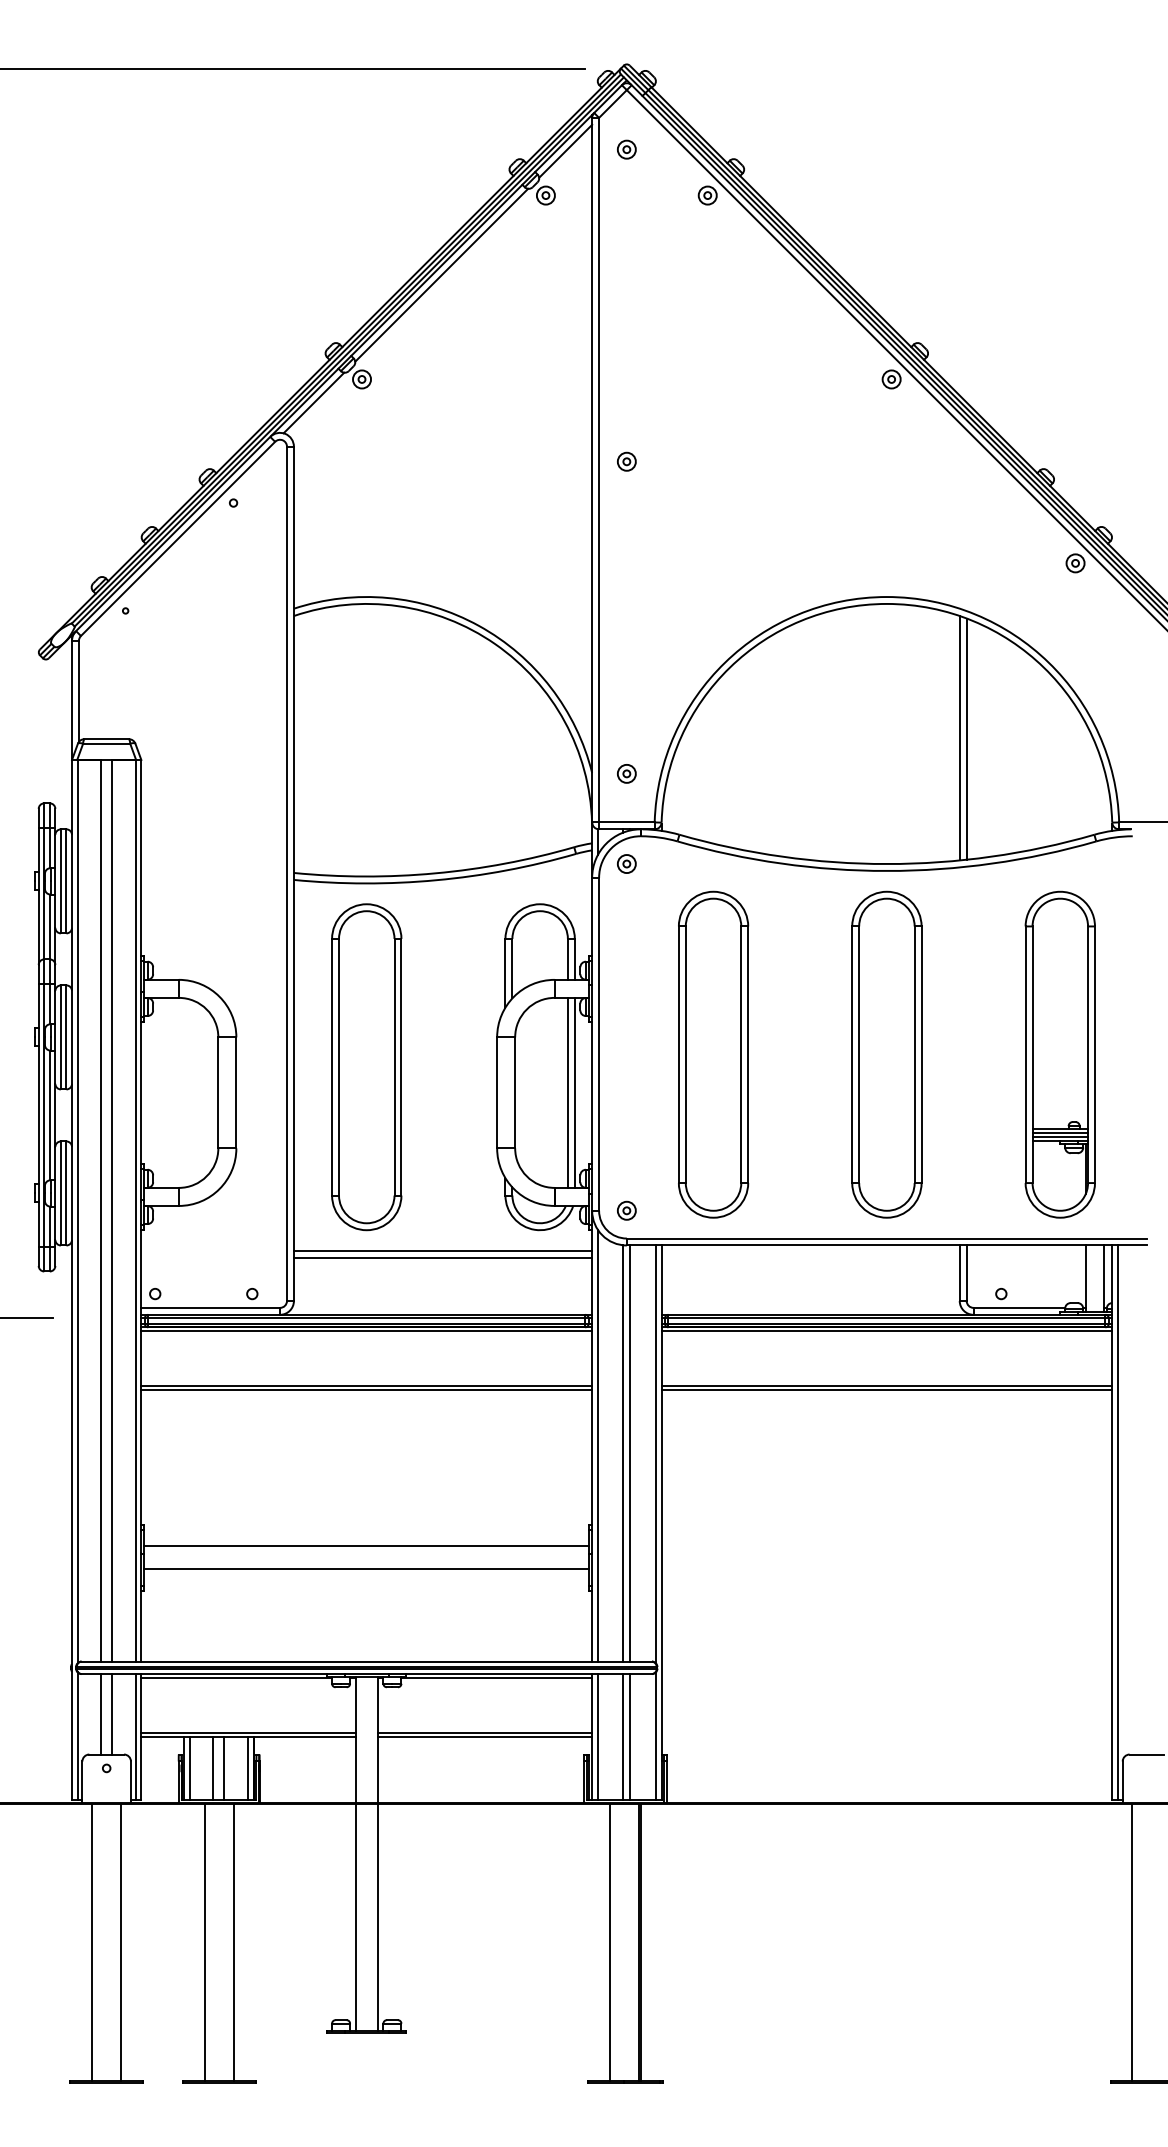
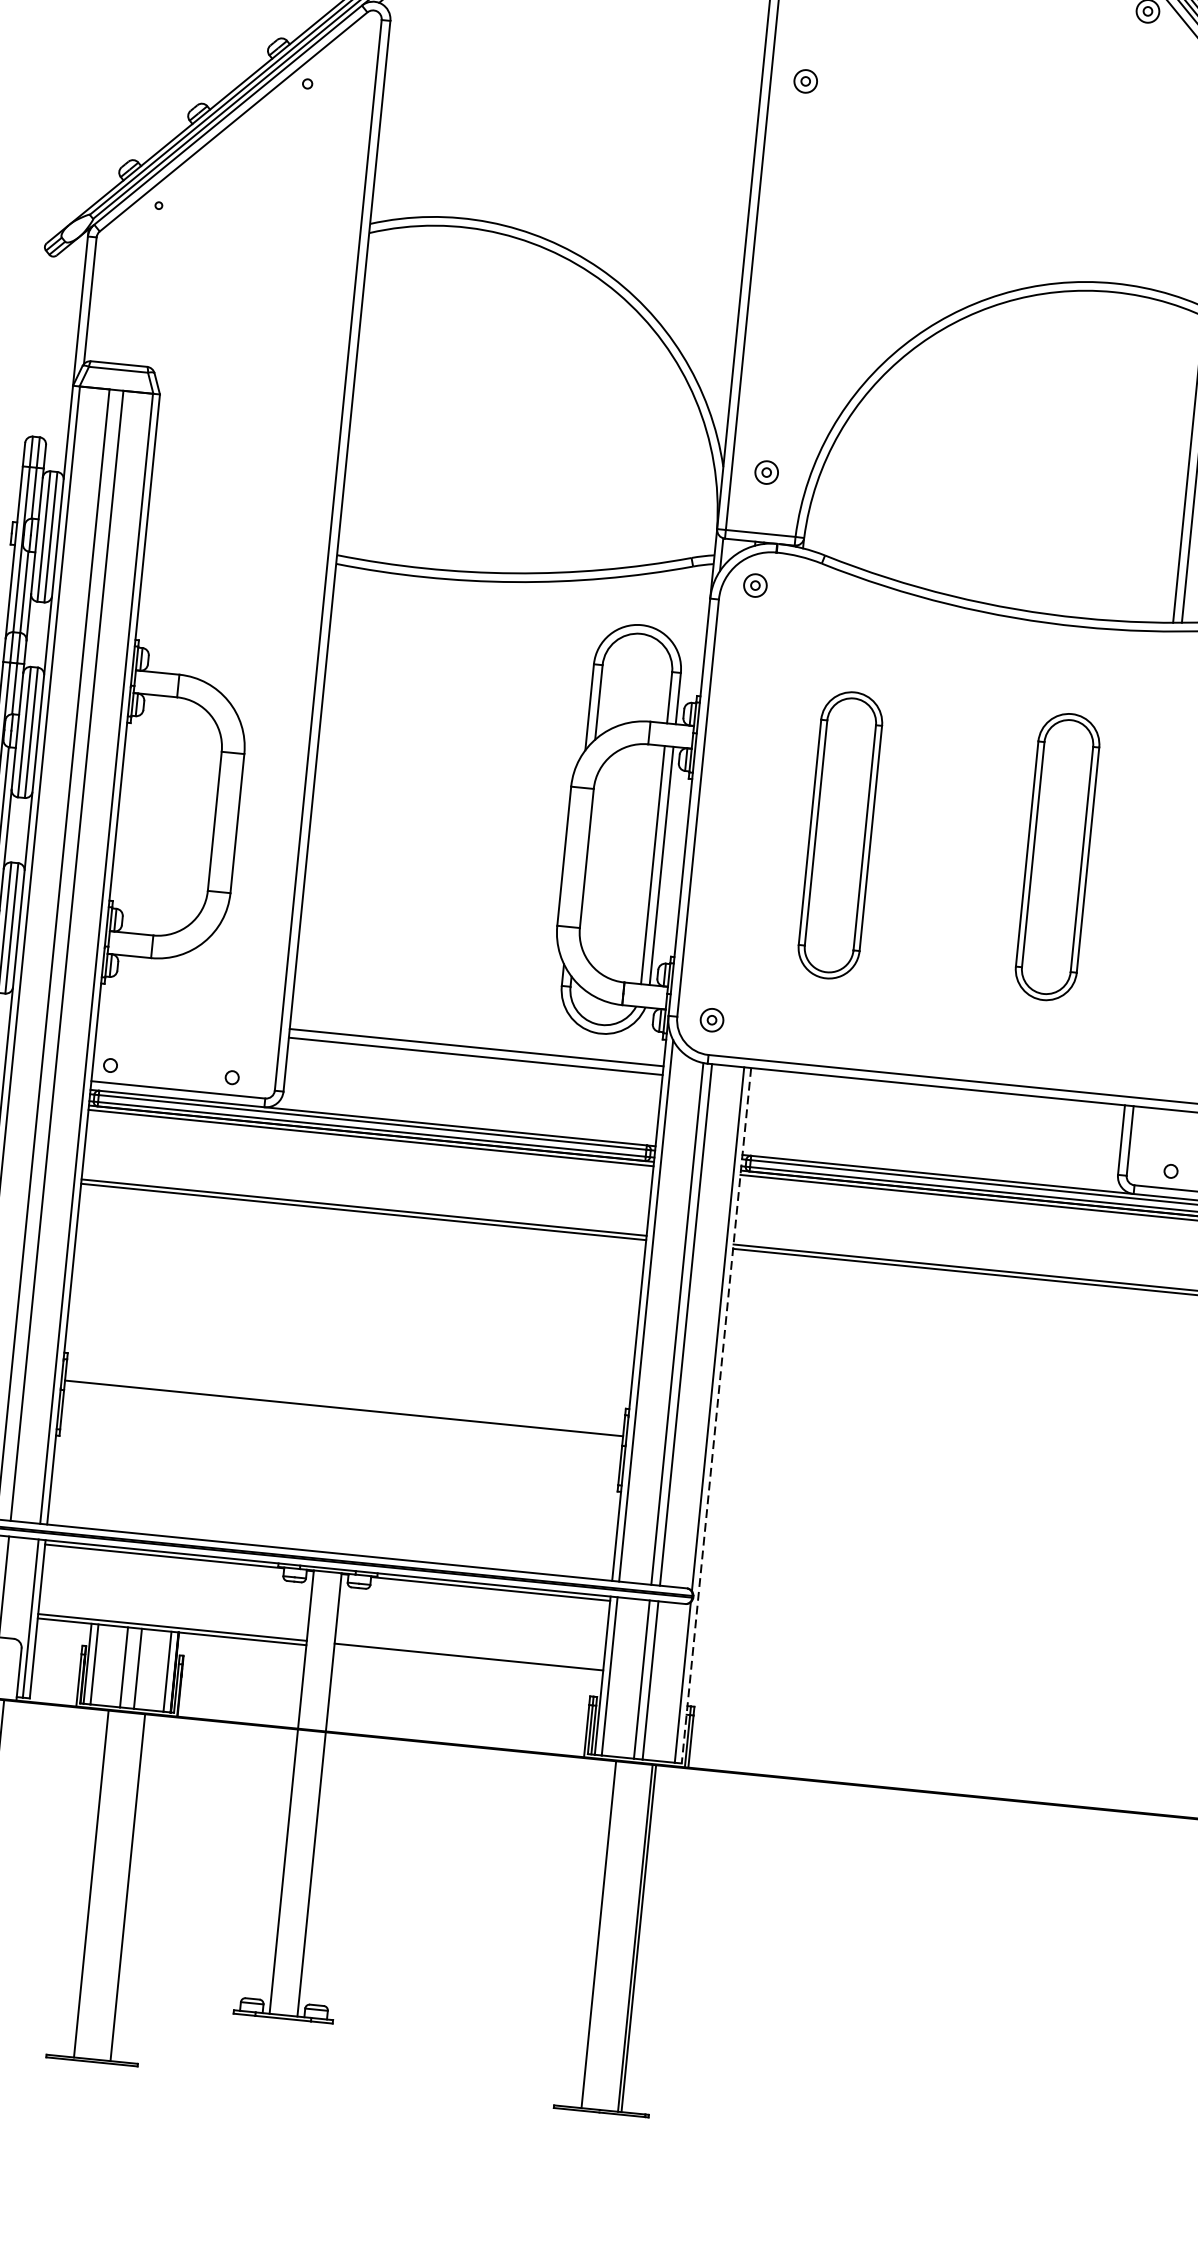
part: (713, 1054) -> (840, 835), size x0.7
part: (886, 1054) -> (1057, 856), size x0.7
part: (366, 1067) -> (403, 808), removed
line: (661, 1523) -> (716, 1416), solid -> dashed
line: (366, 1568) -> (341, 1435), removed
line: (484, 1736) -> (467, 1661), removed

